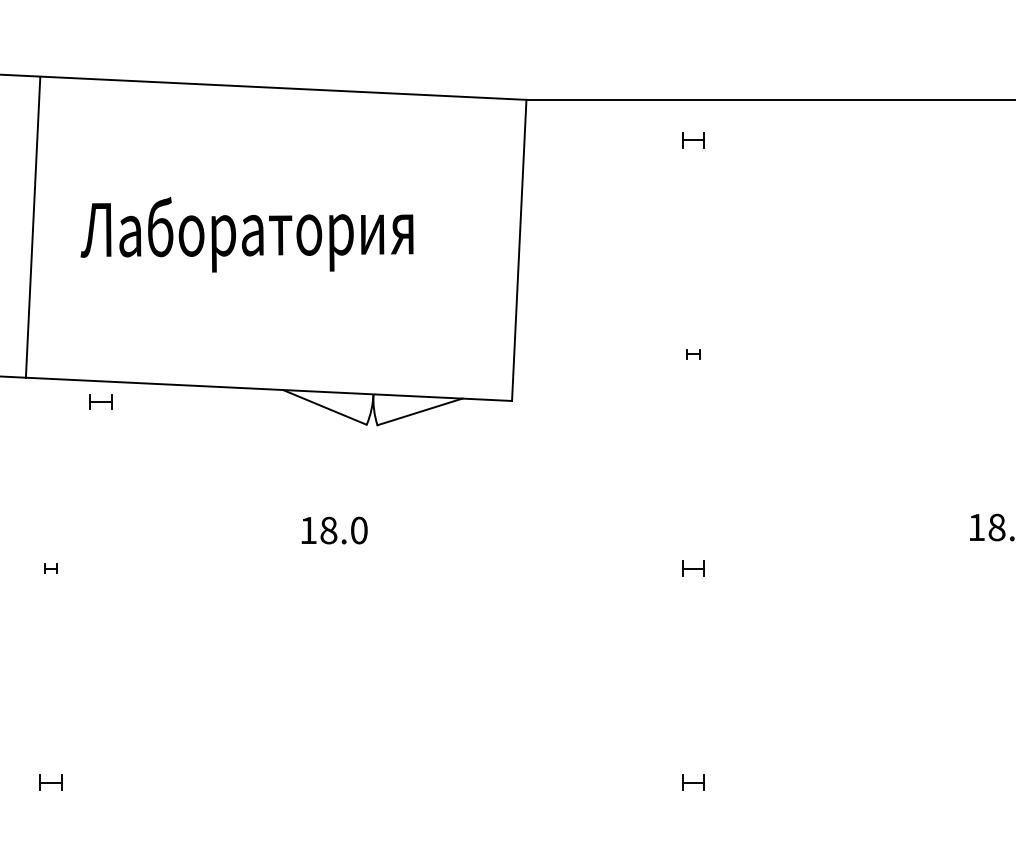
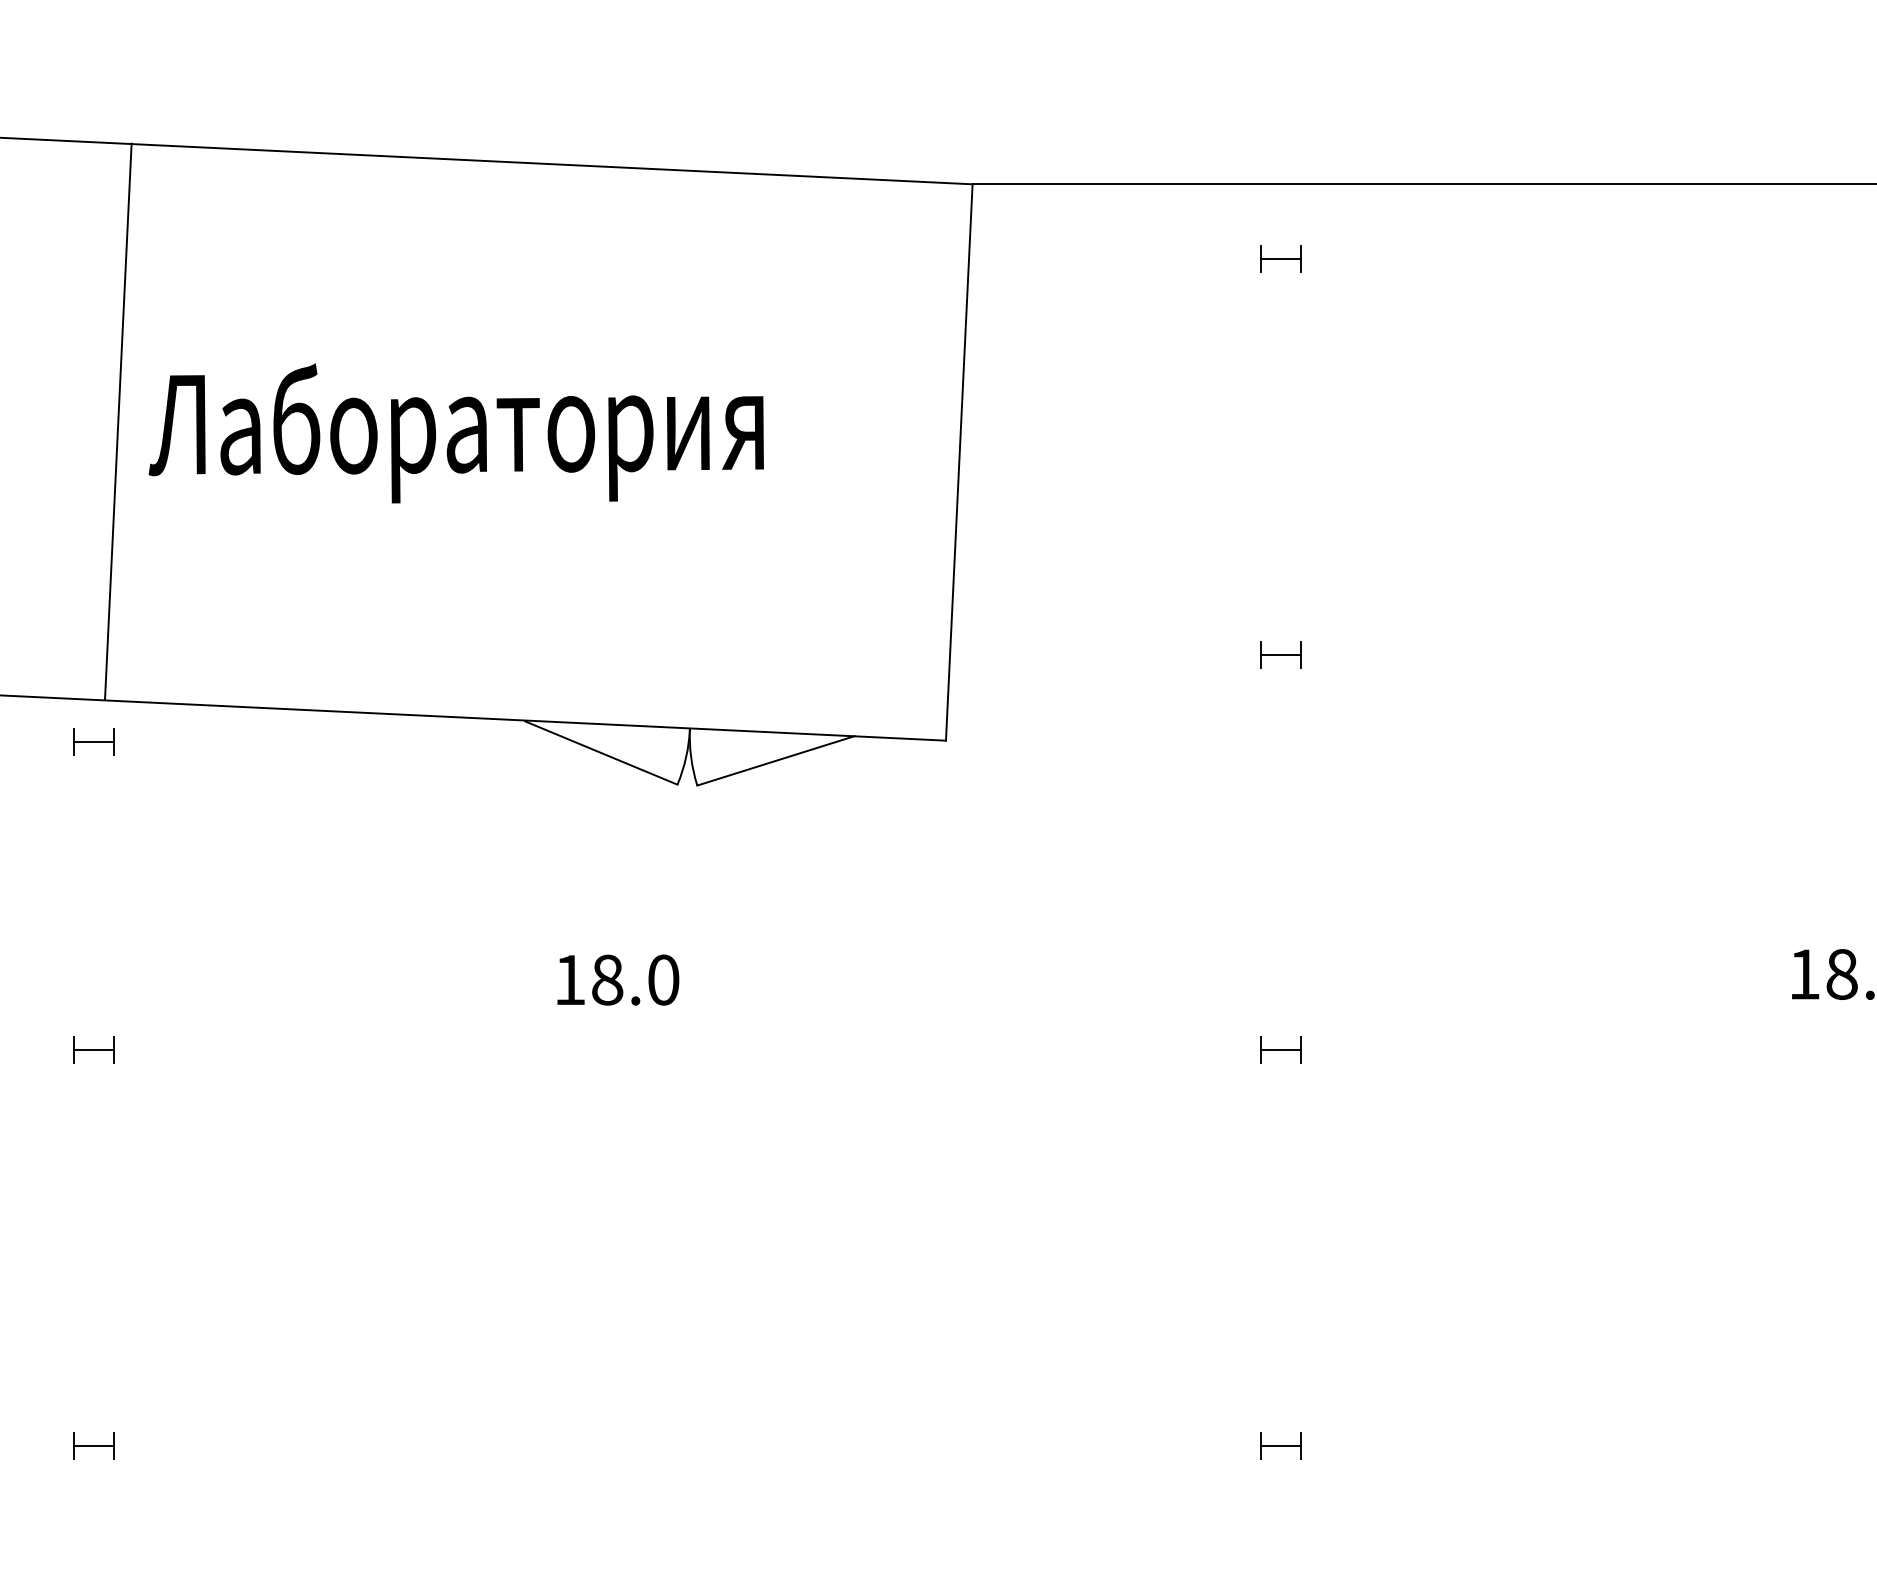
line: (32, 227) -> (117, 421), moved
part: (693, 354) -> (1281, 654), size x1.67
part: (100, 401) -> (93, 741), moved
part: (50, 568) -> (93, 1050), size x1.67

